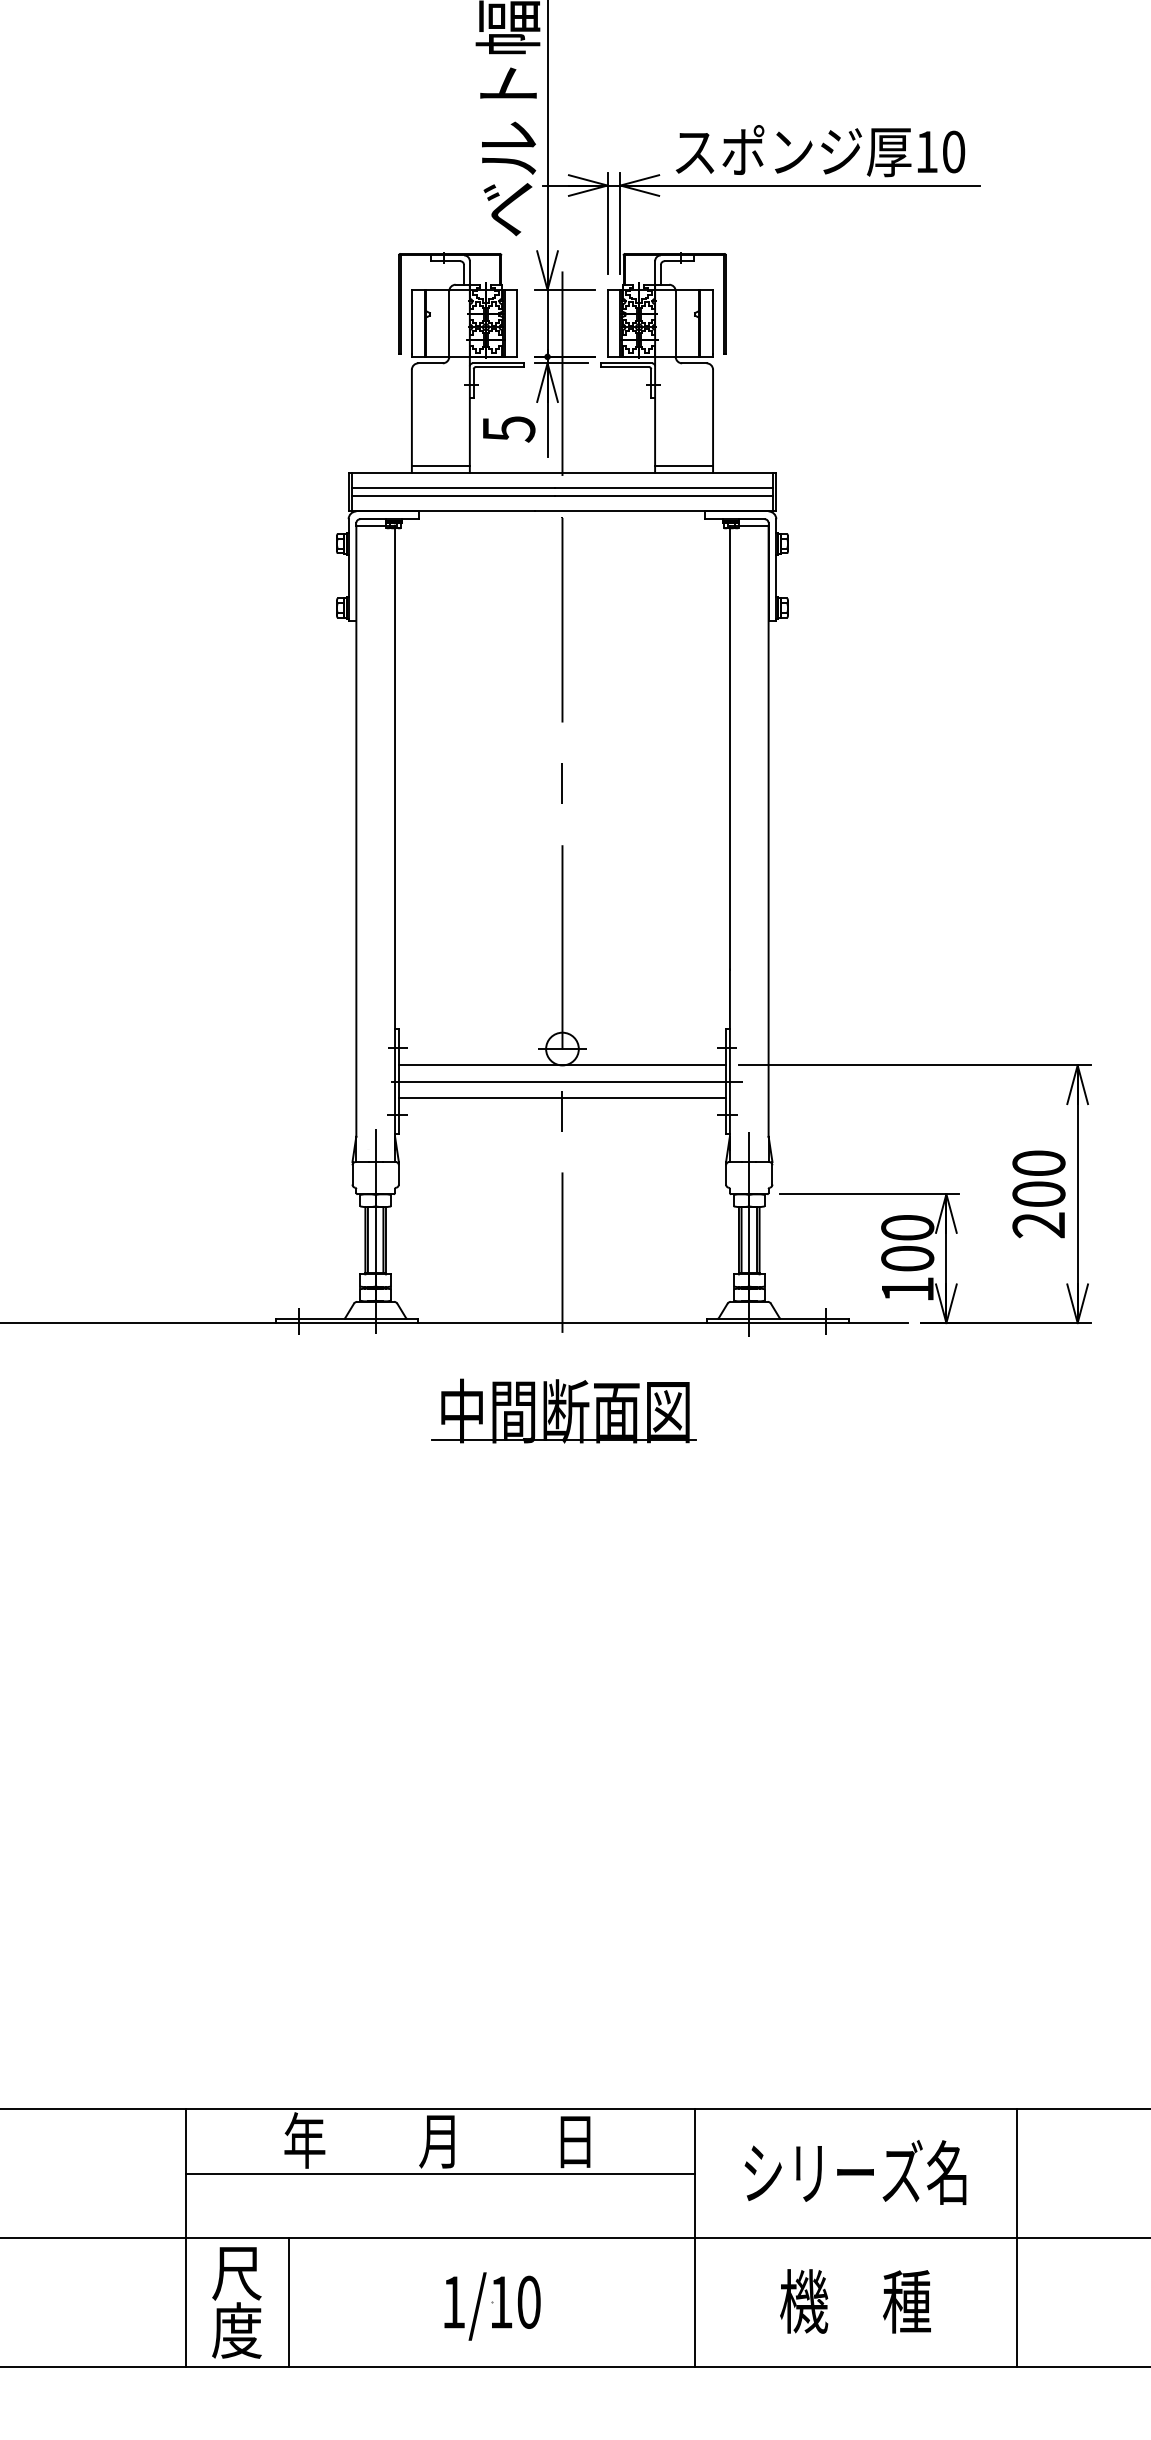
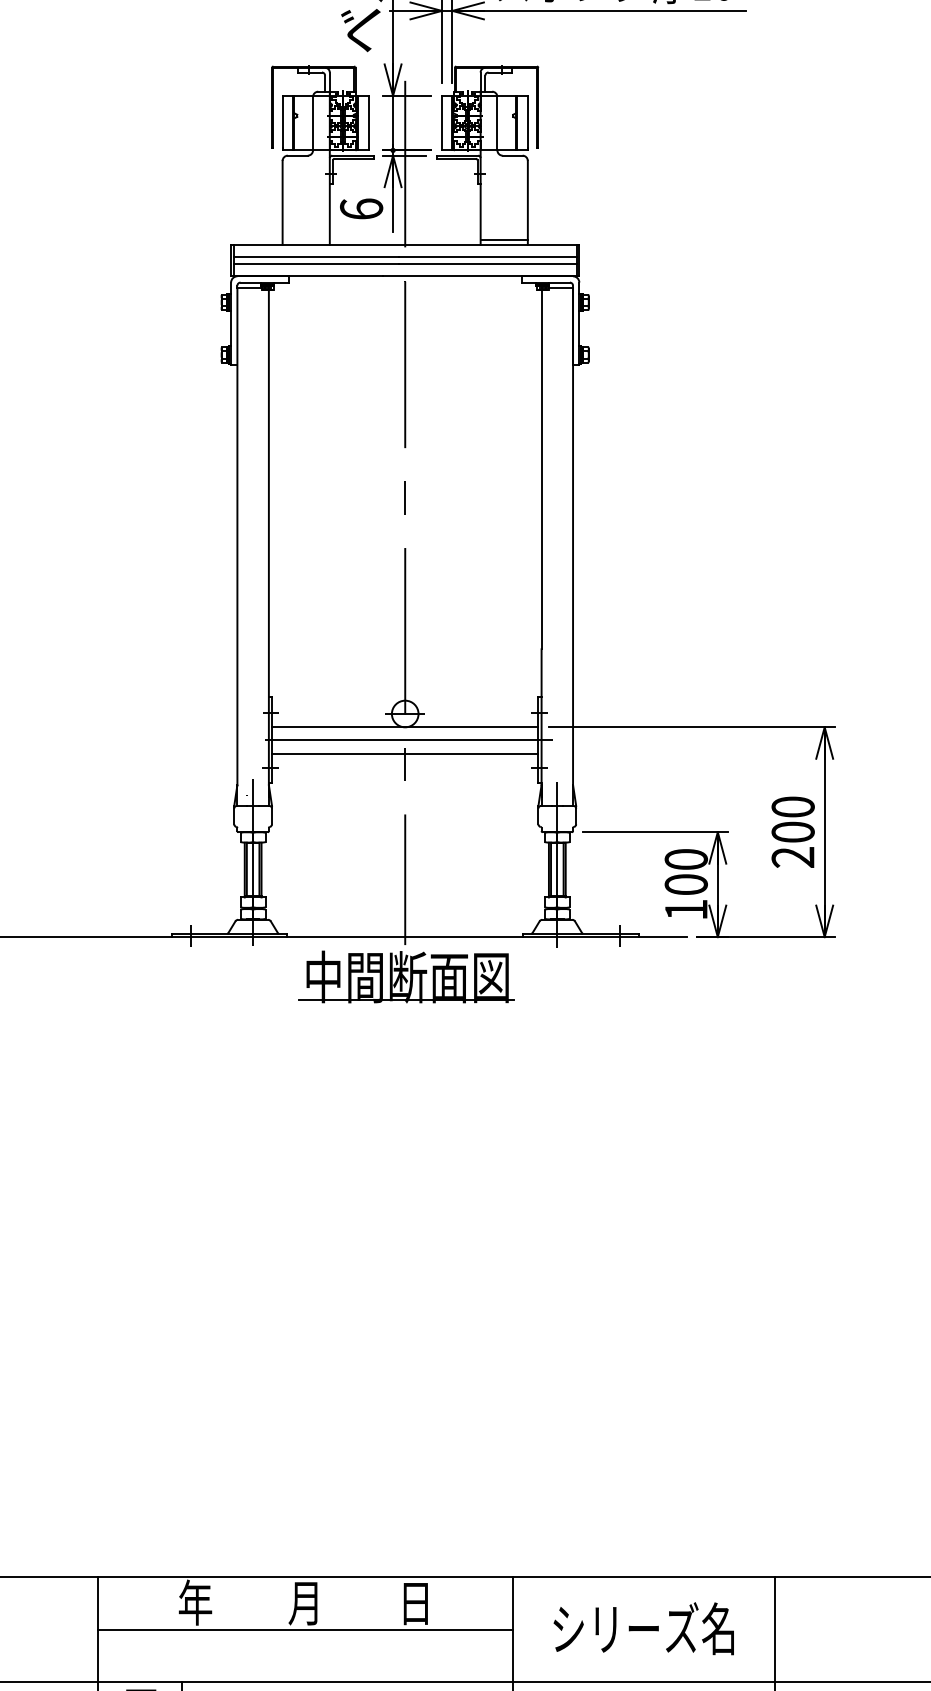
text: (508, 429) -> (361, 209), 5 -> 6
line: (440, 466) -> (305, 239), removed
part: (563, 1410) -> (406, 976), moved

